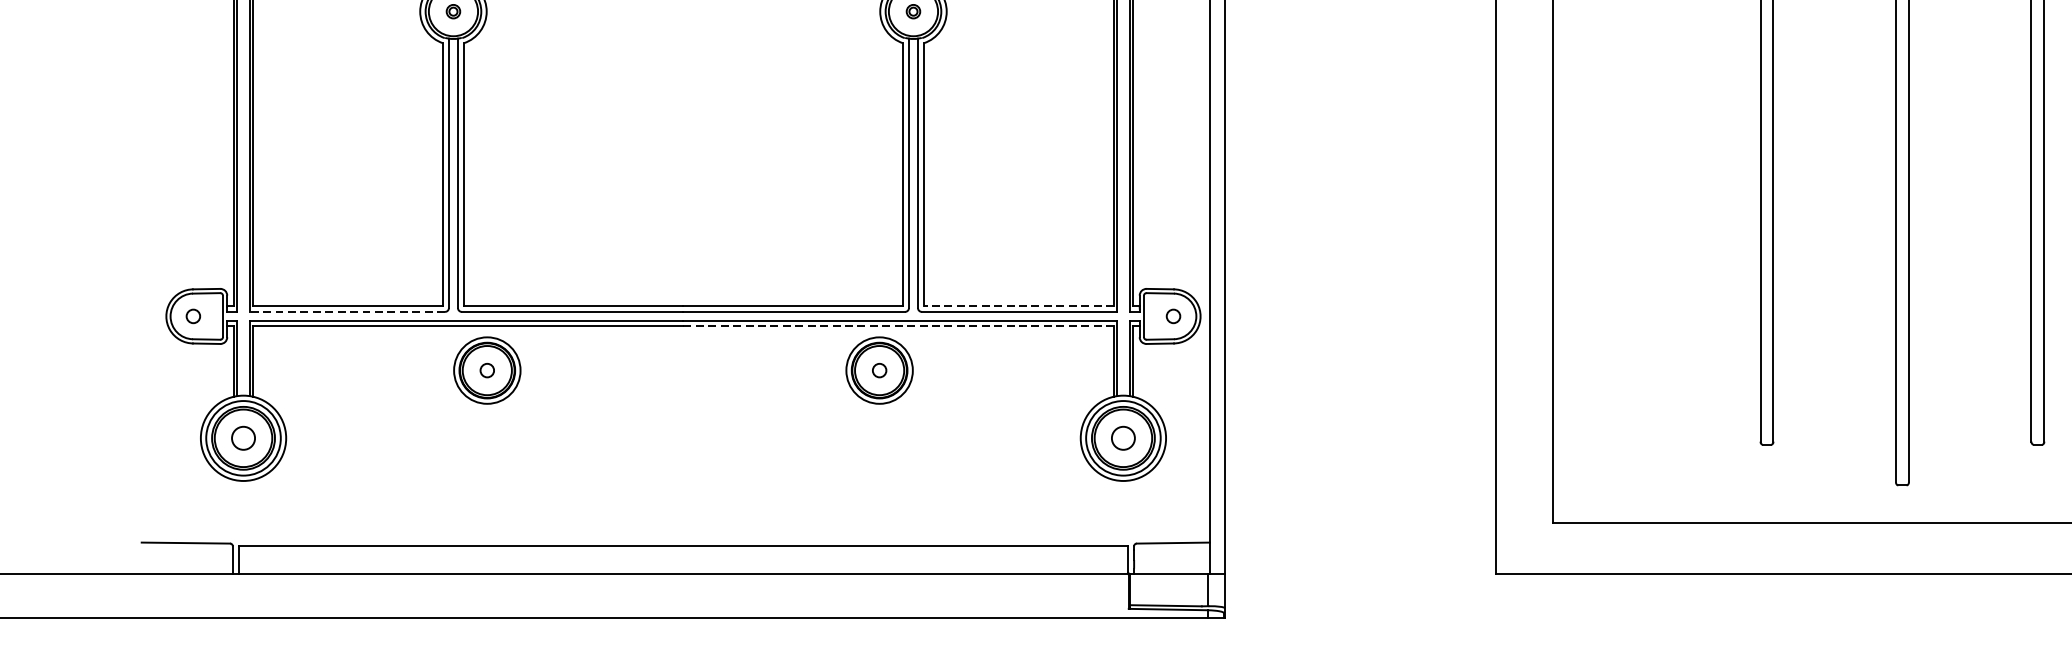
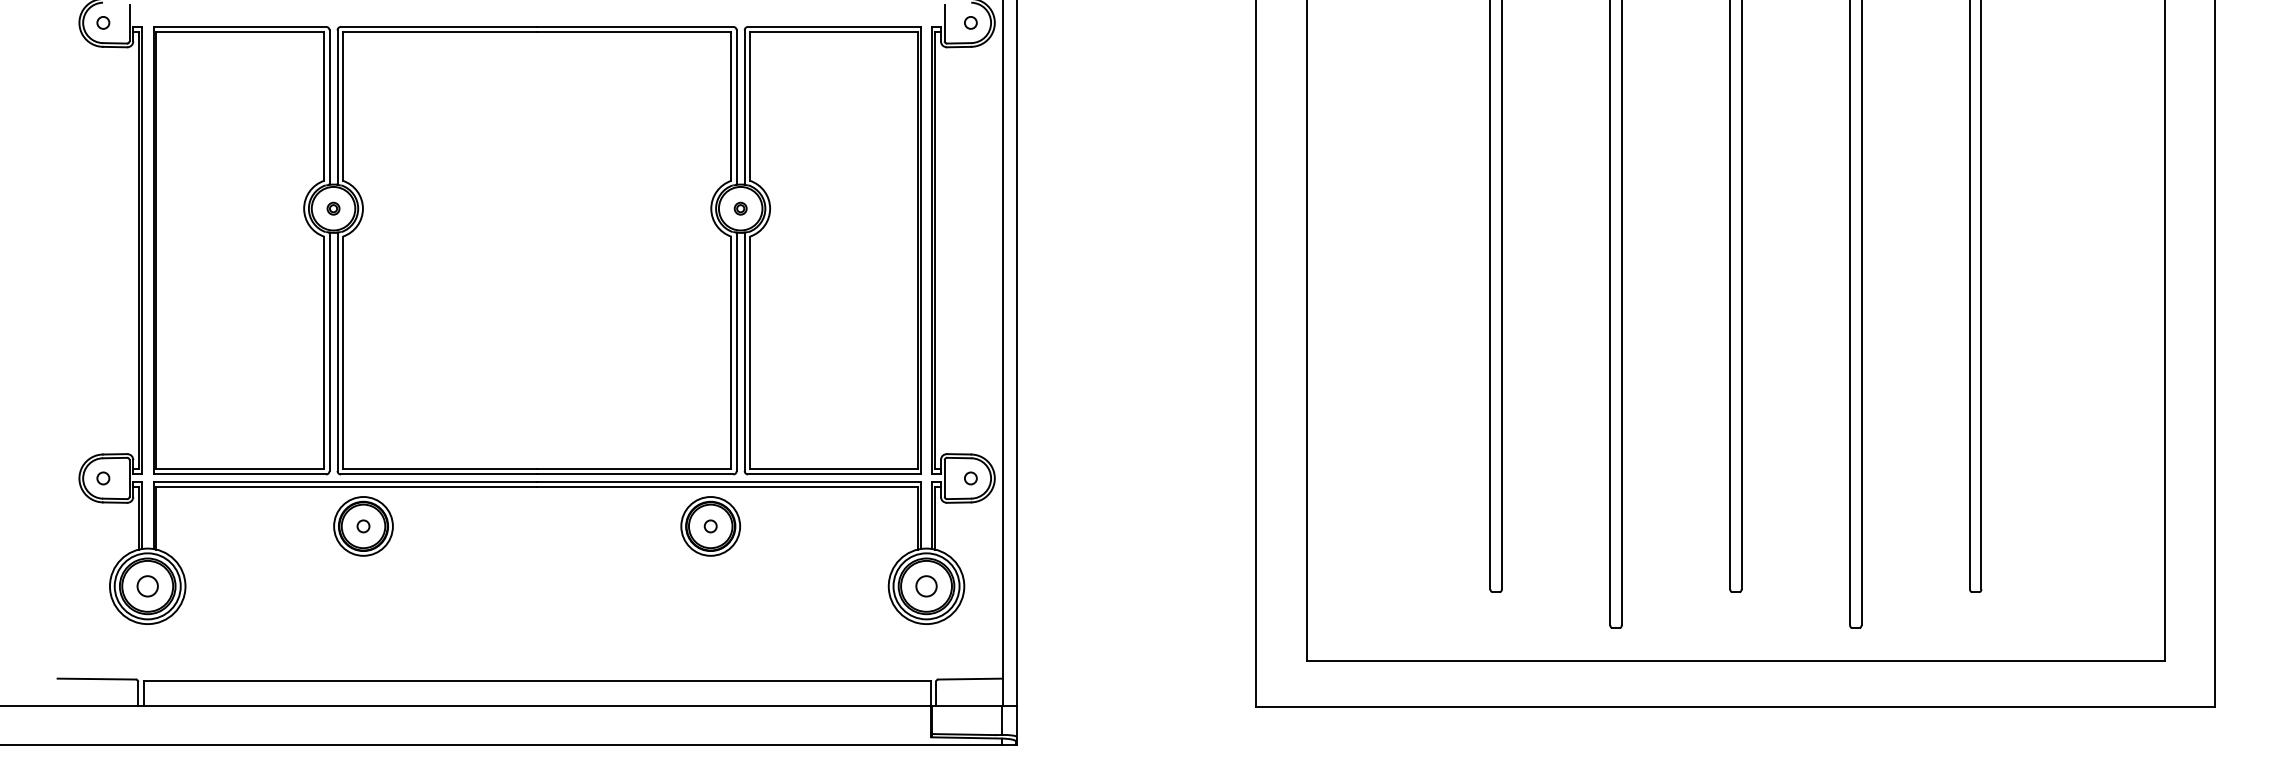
line: (1018, 306) -> (833, 469), dashed -> solid
line: (347, 311) -> (239, 474), dashed -> solid
line: (898, 325) -> (727, 486), dashed -> solid

